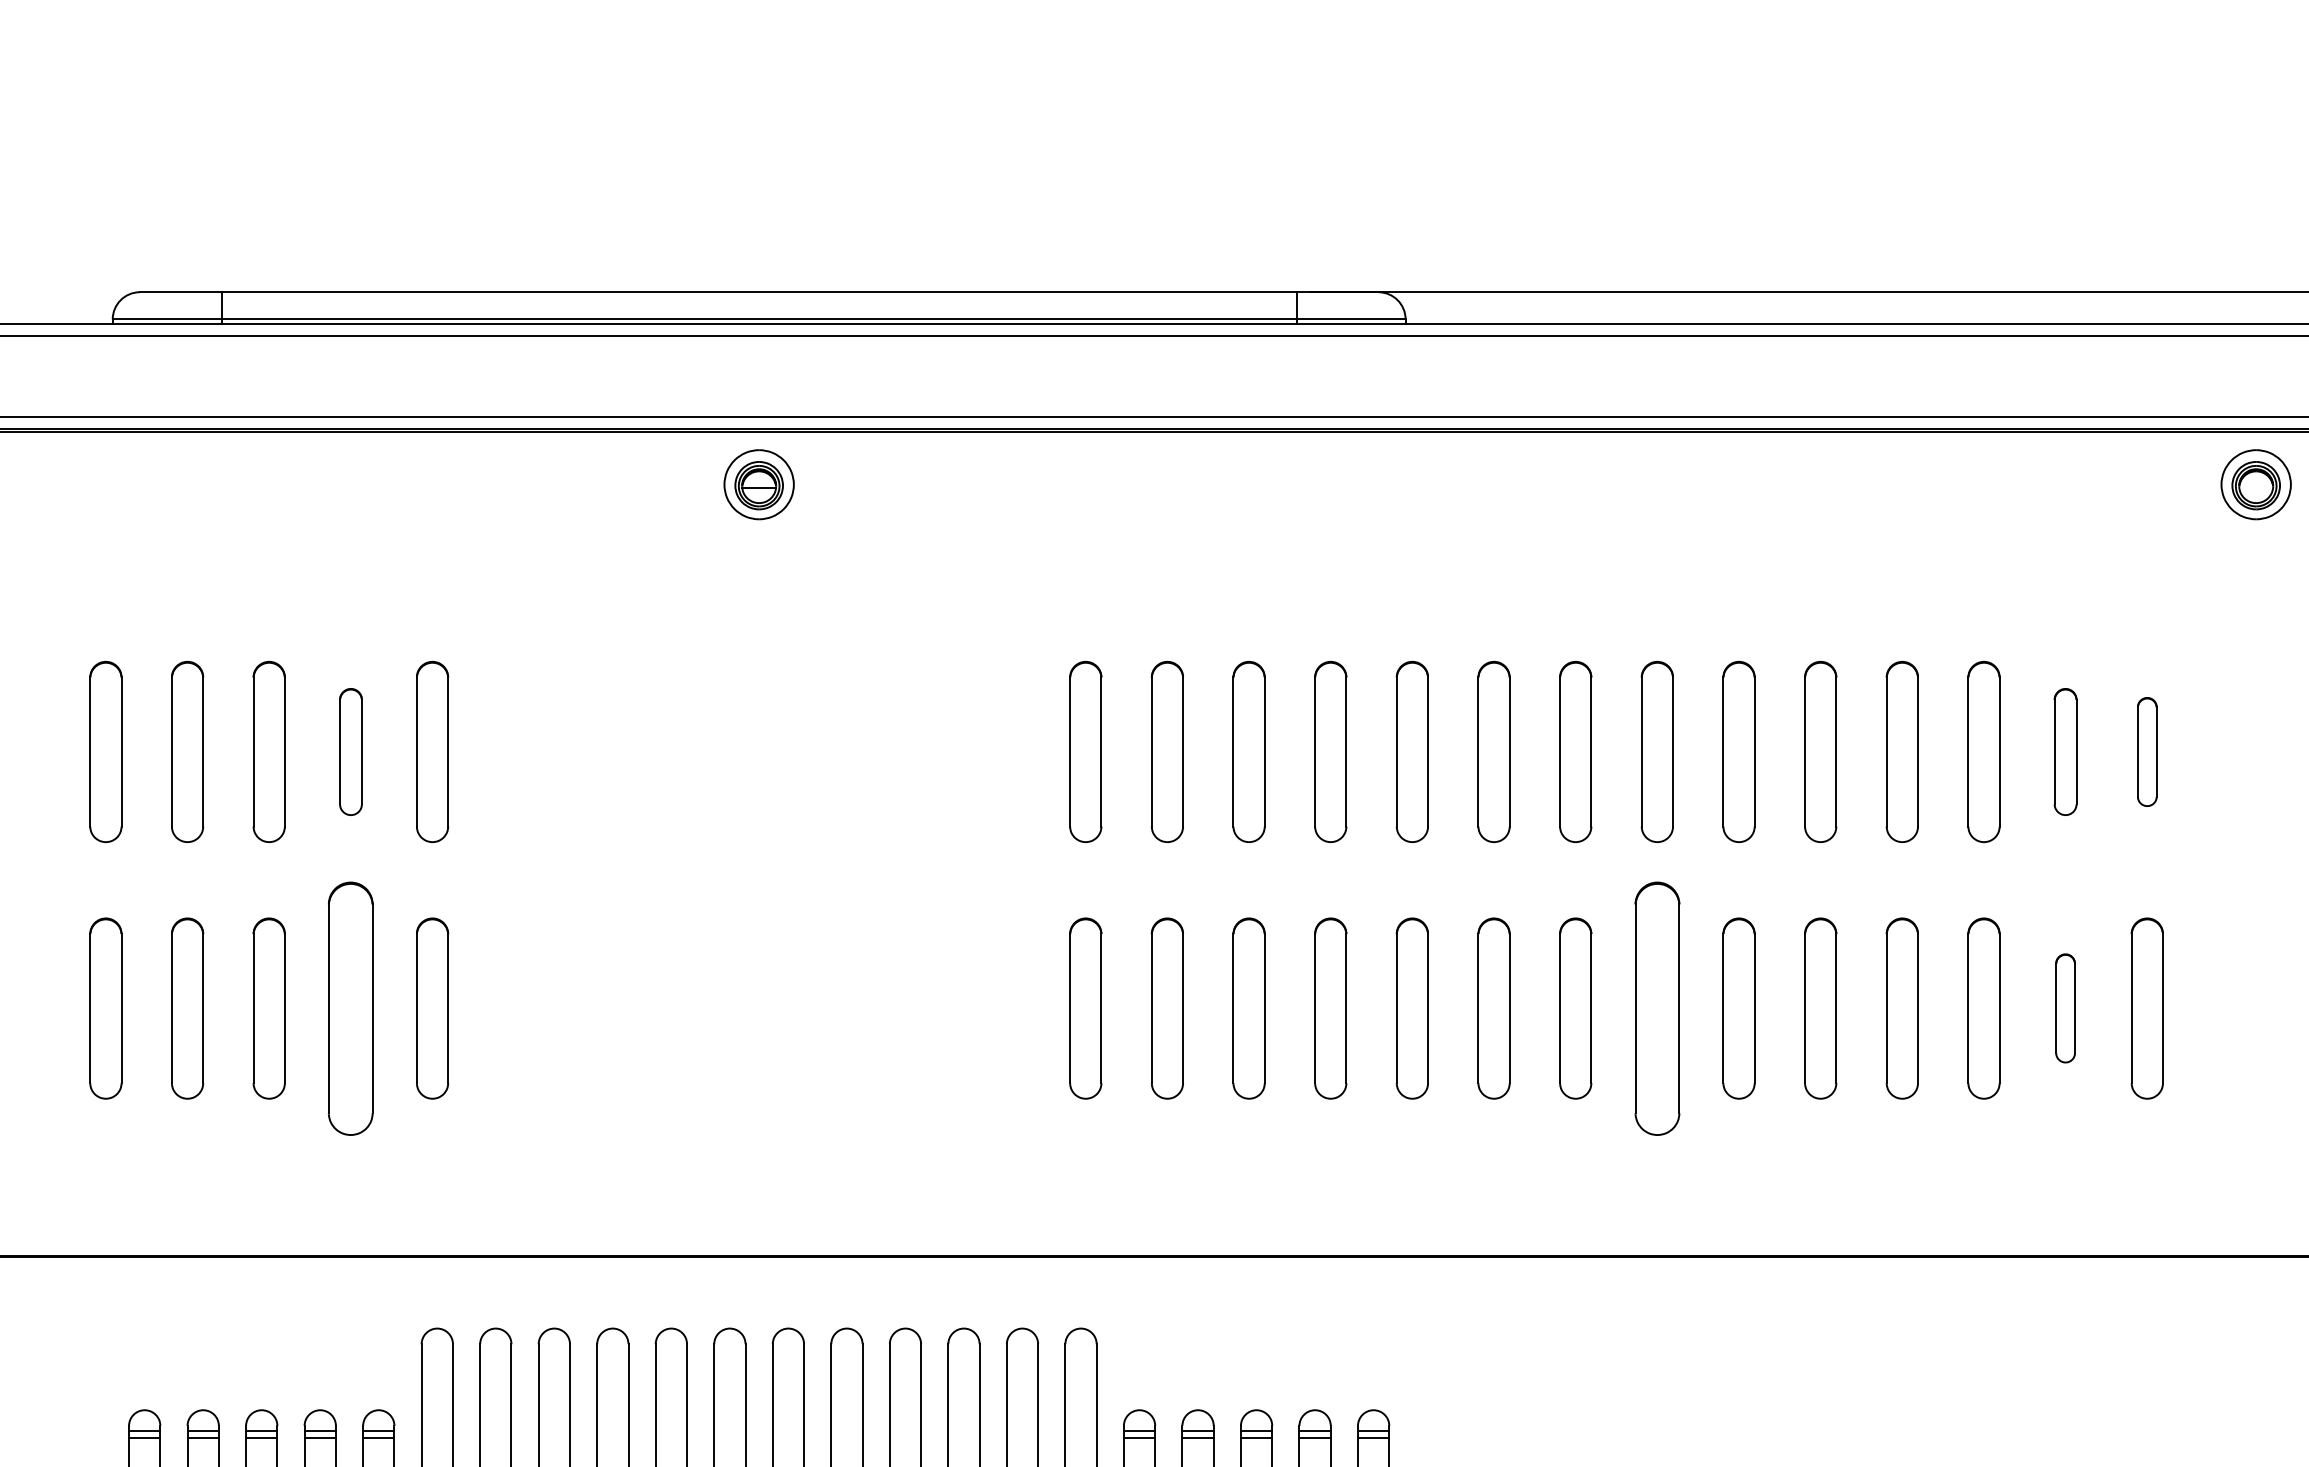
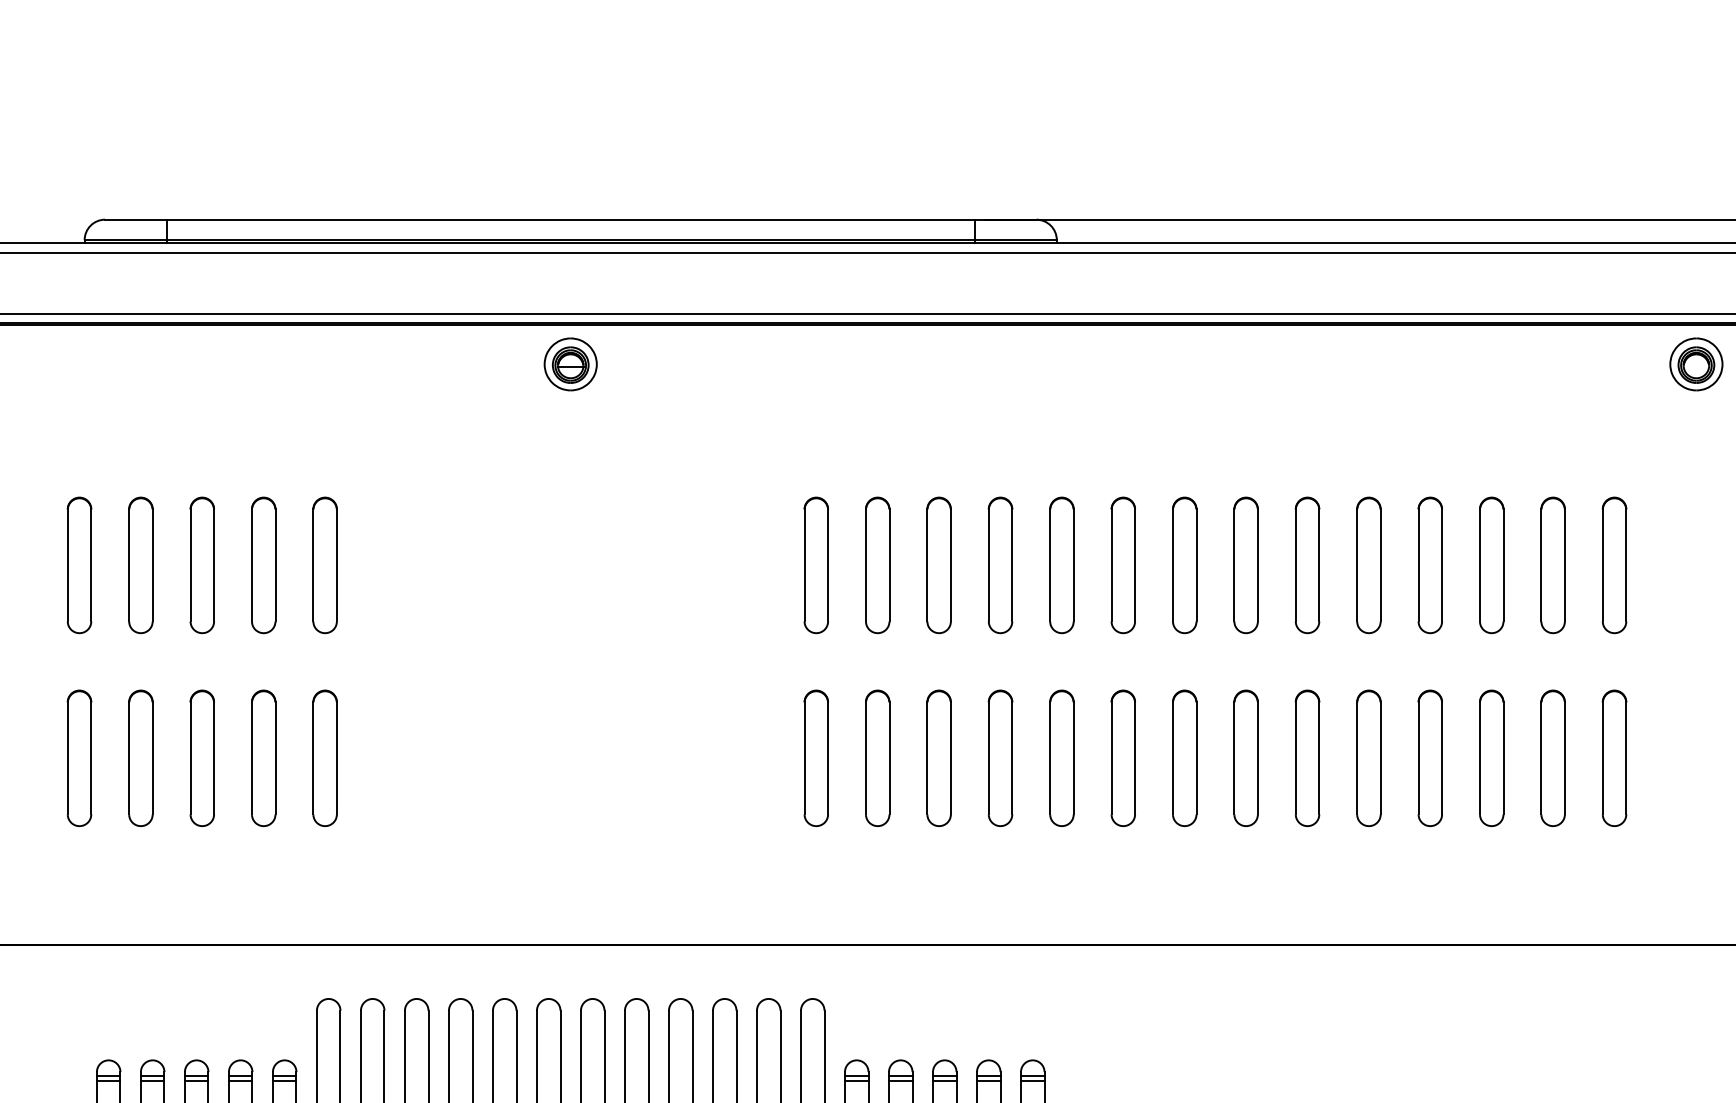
part: (350, 752) -> (263, 565), size x1.43
part: (2064, 752) -> (1552, 565), size x1.43
part: (2147, 752) -> (1614, 565), size x1.67
part: (350, 1007) -> (263, 757), size x0.71
part: (1656, 1007) -> (1245, 757), size x0.71
part: (2064, 1007) -> (1552, 757), size x1.67

